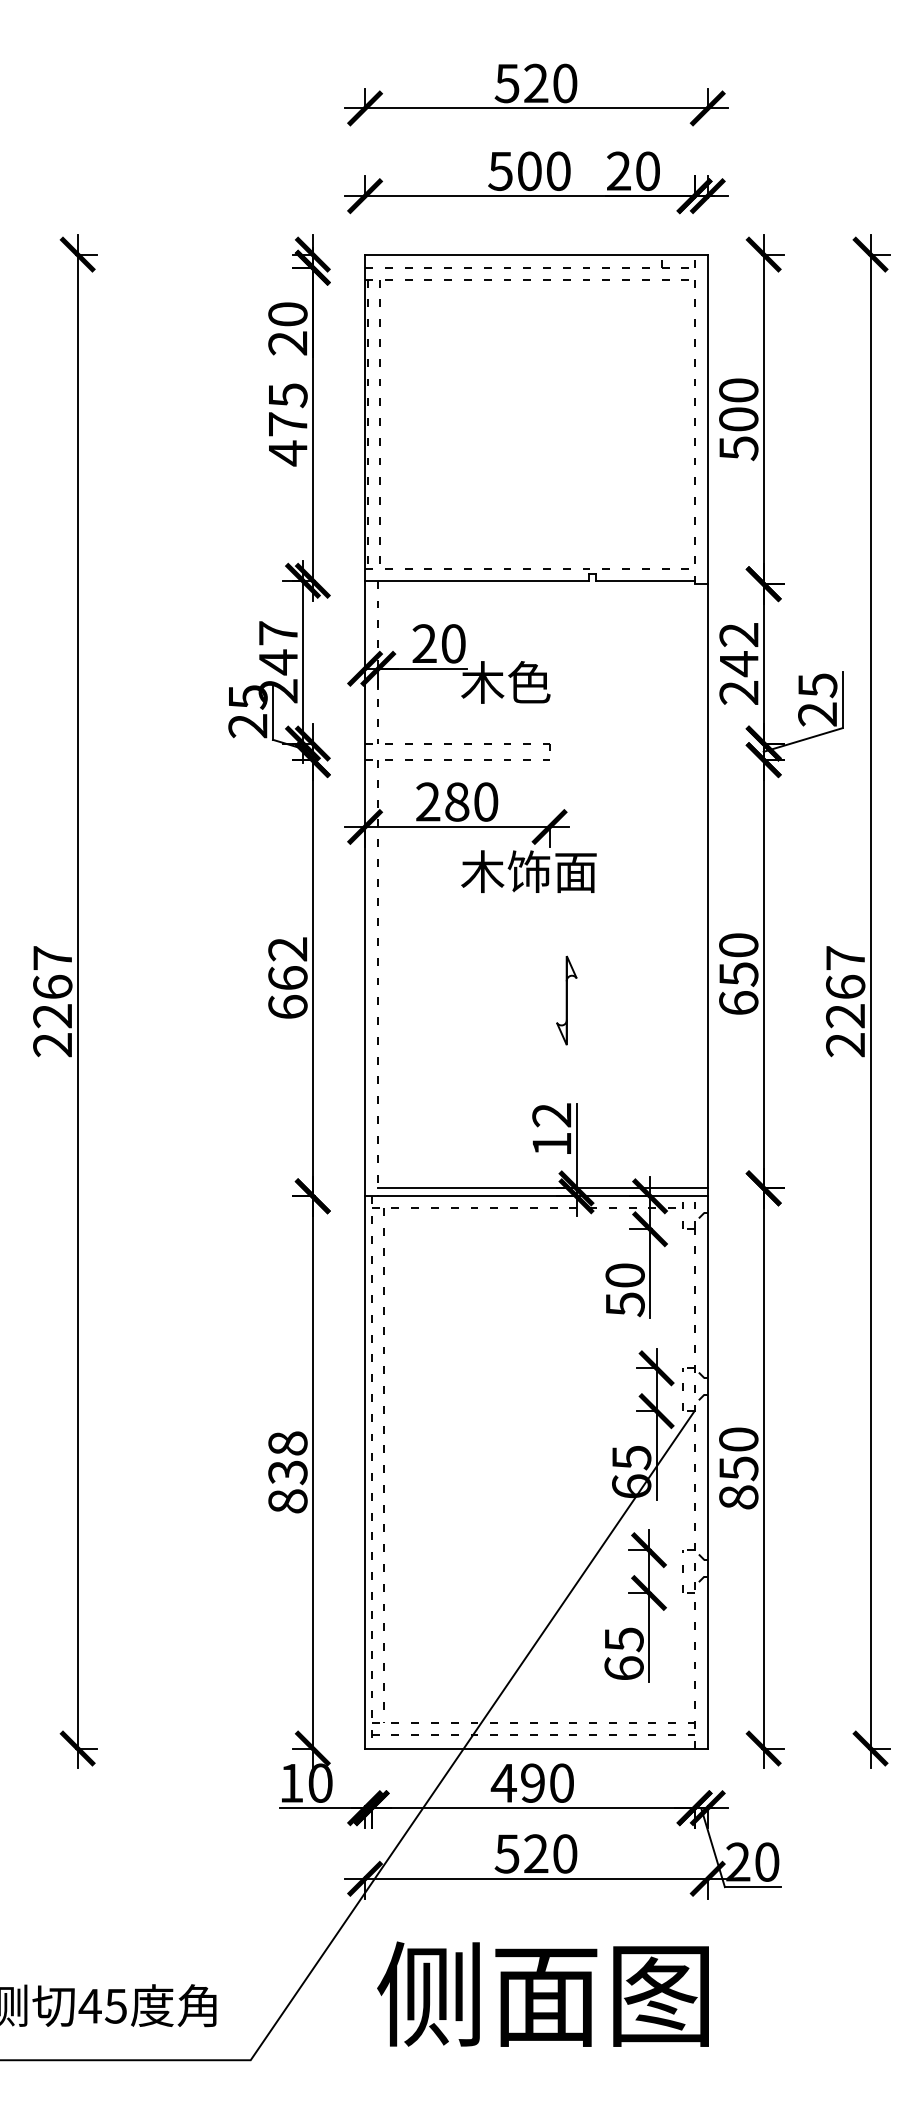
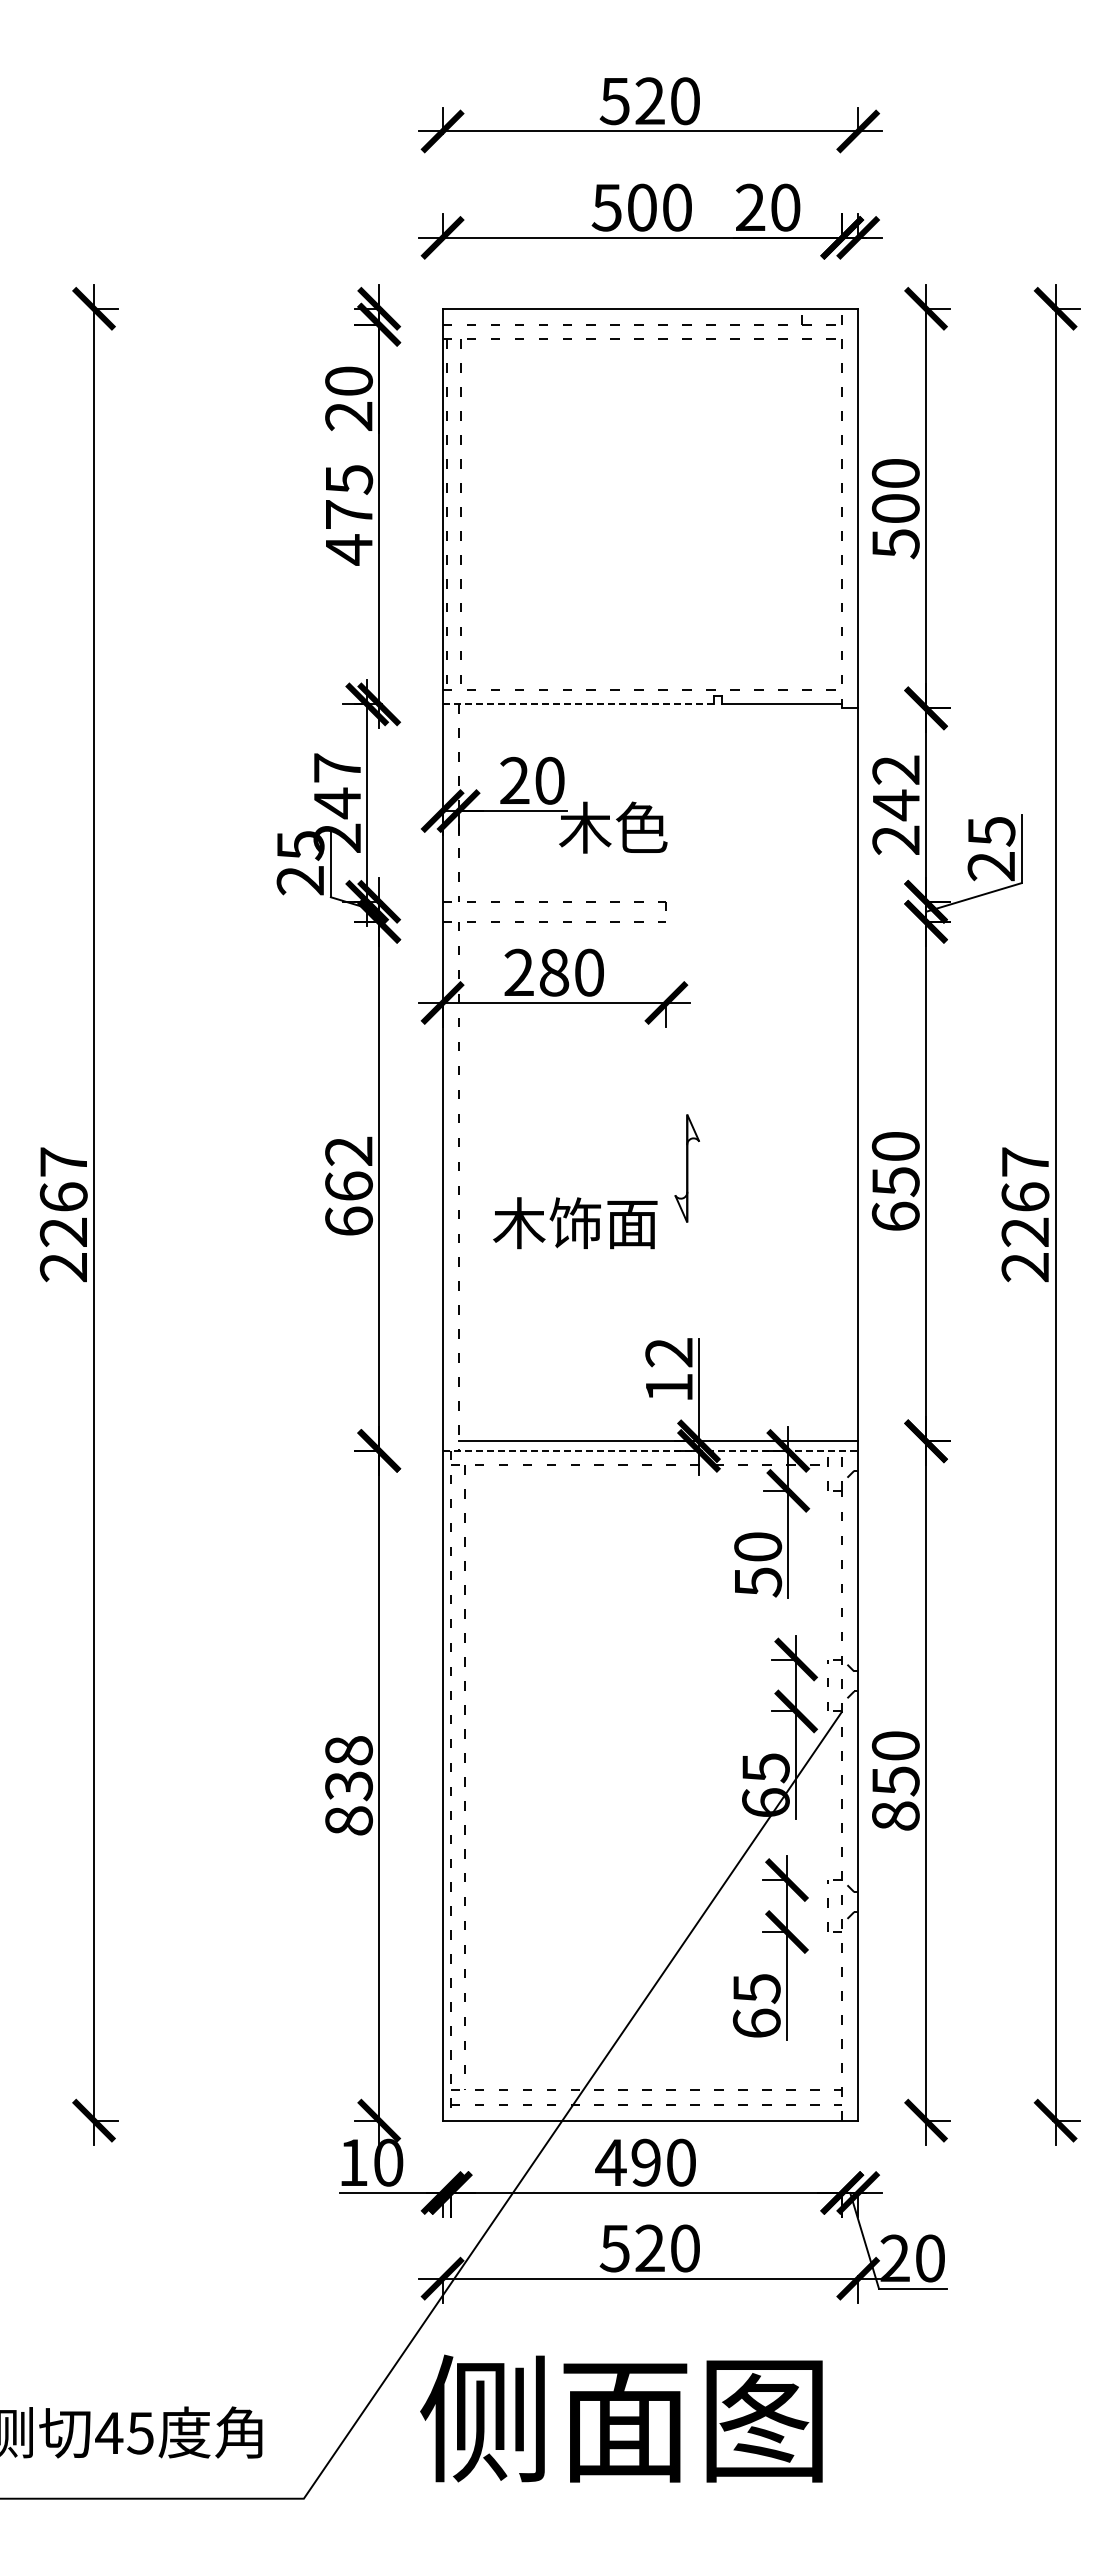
line: (477, 580) -> (578, 704), solid -> dashed
text: (529, 871) -> (575, 1223), moved
part: (566, 1000) -> (686, 1168), moved
line: (536, 1195) -> (650, 1450), solid -> dashed
text: (543, 1994) -> (621, 2418), moved

